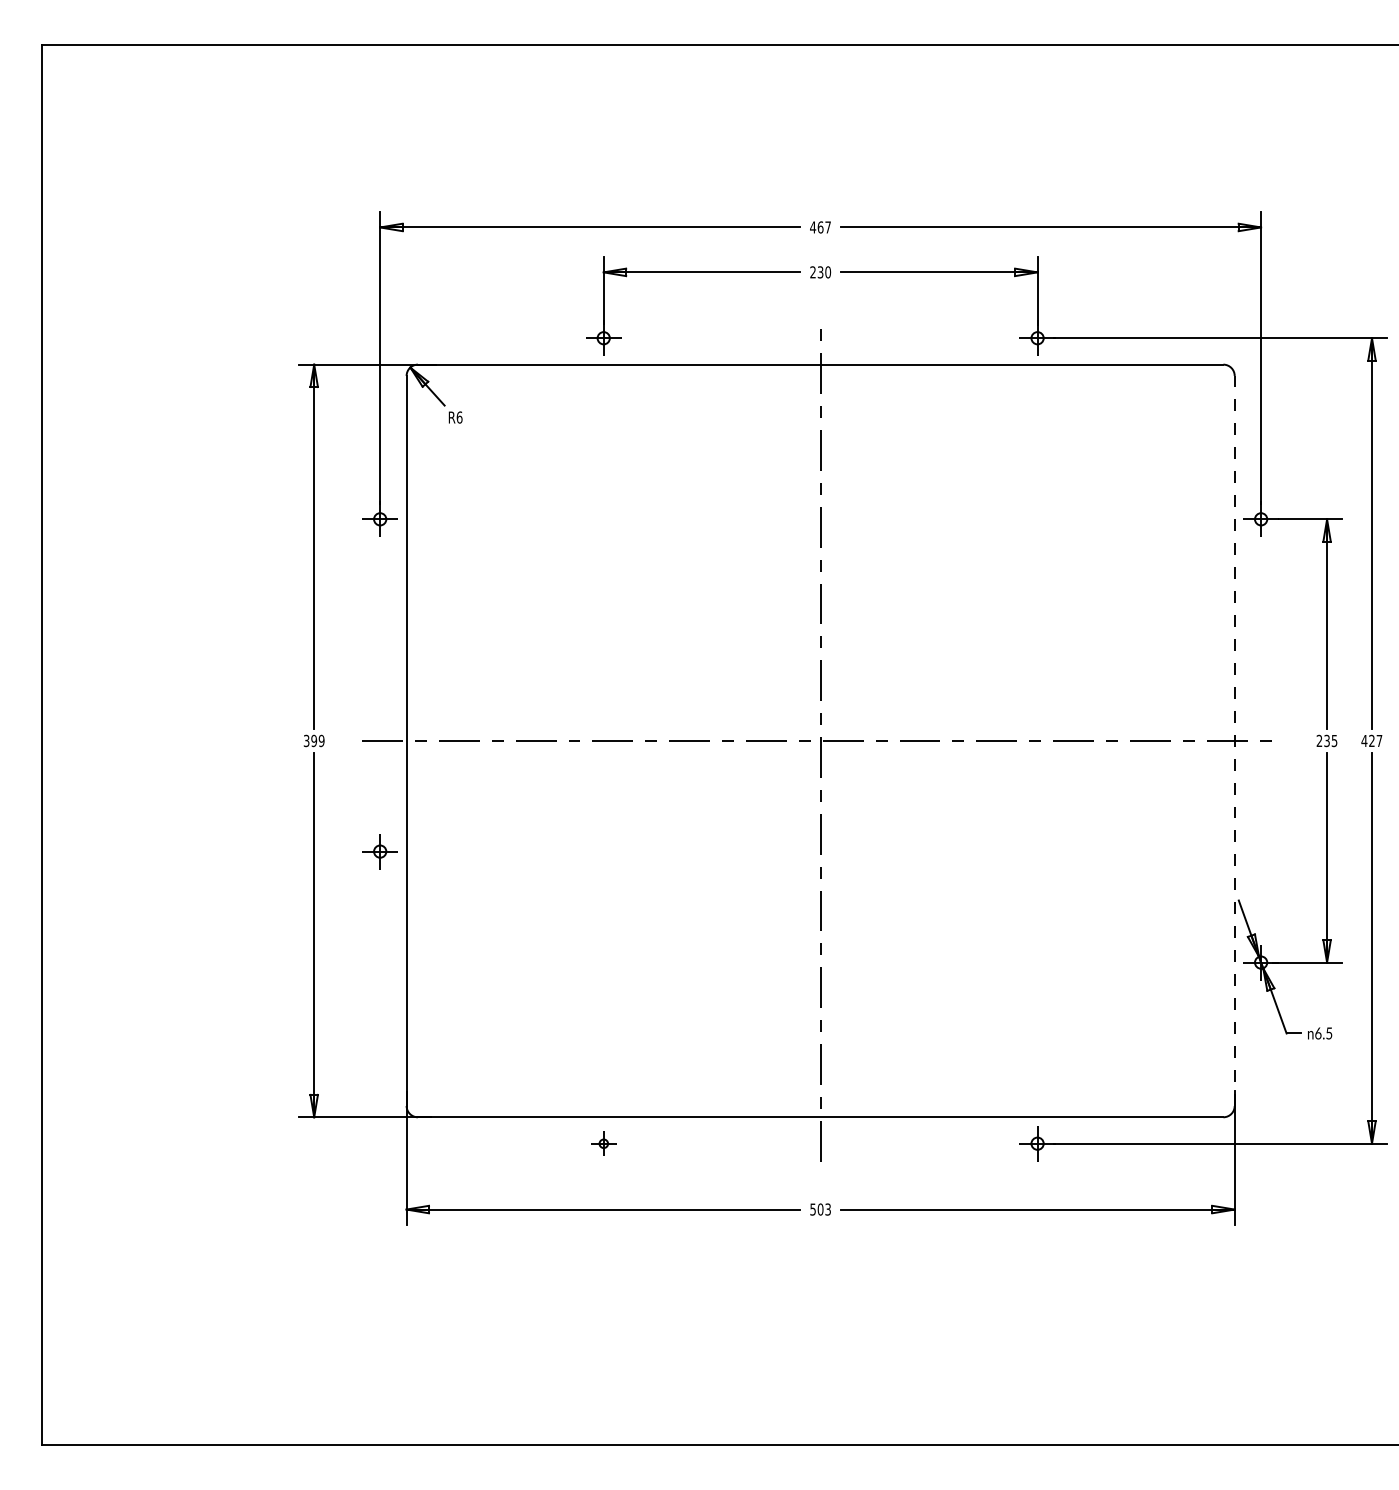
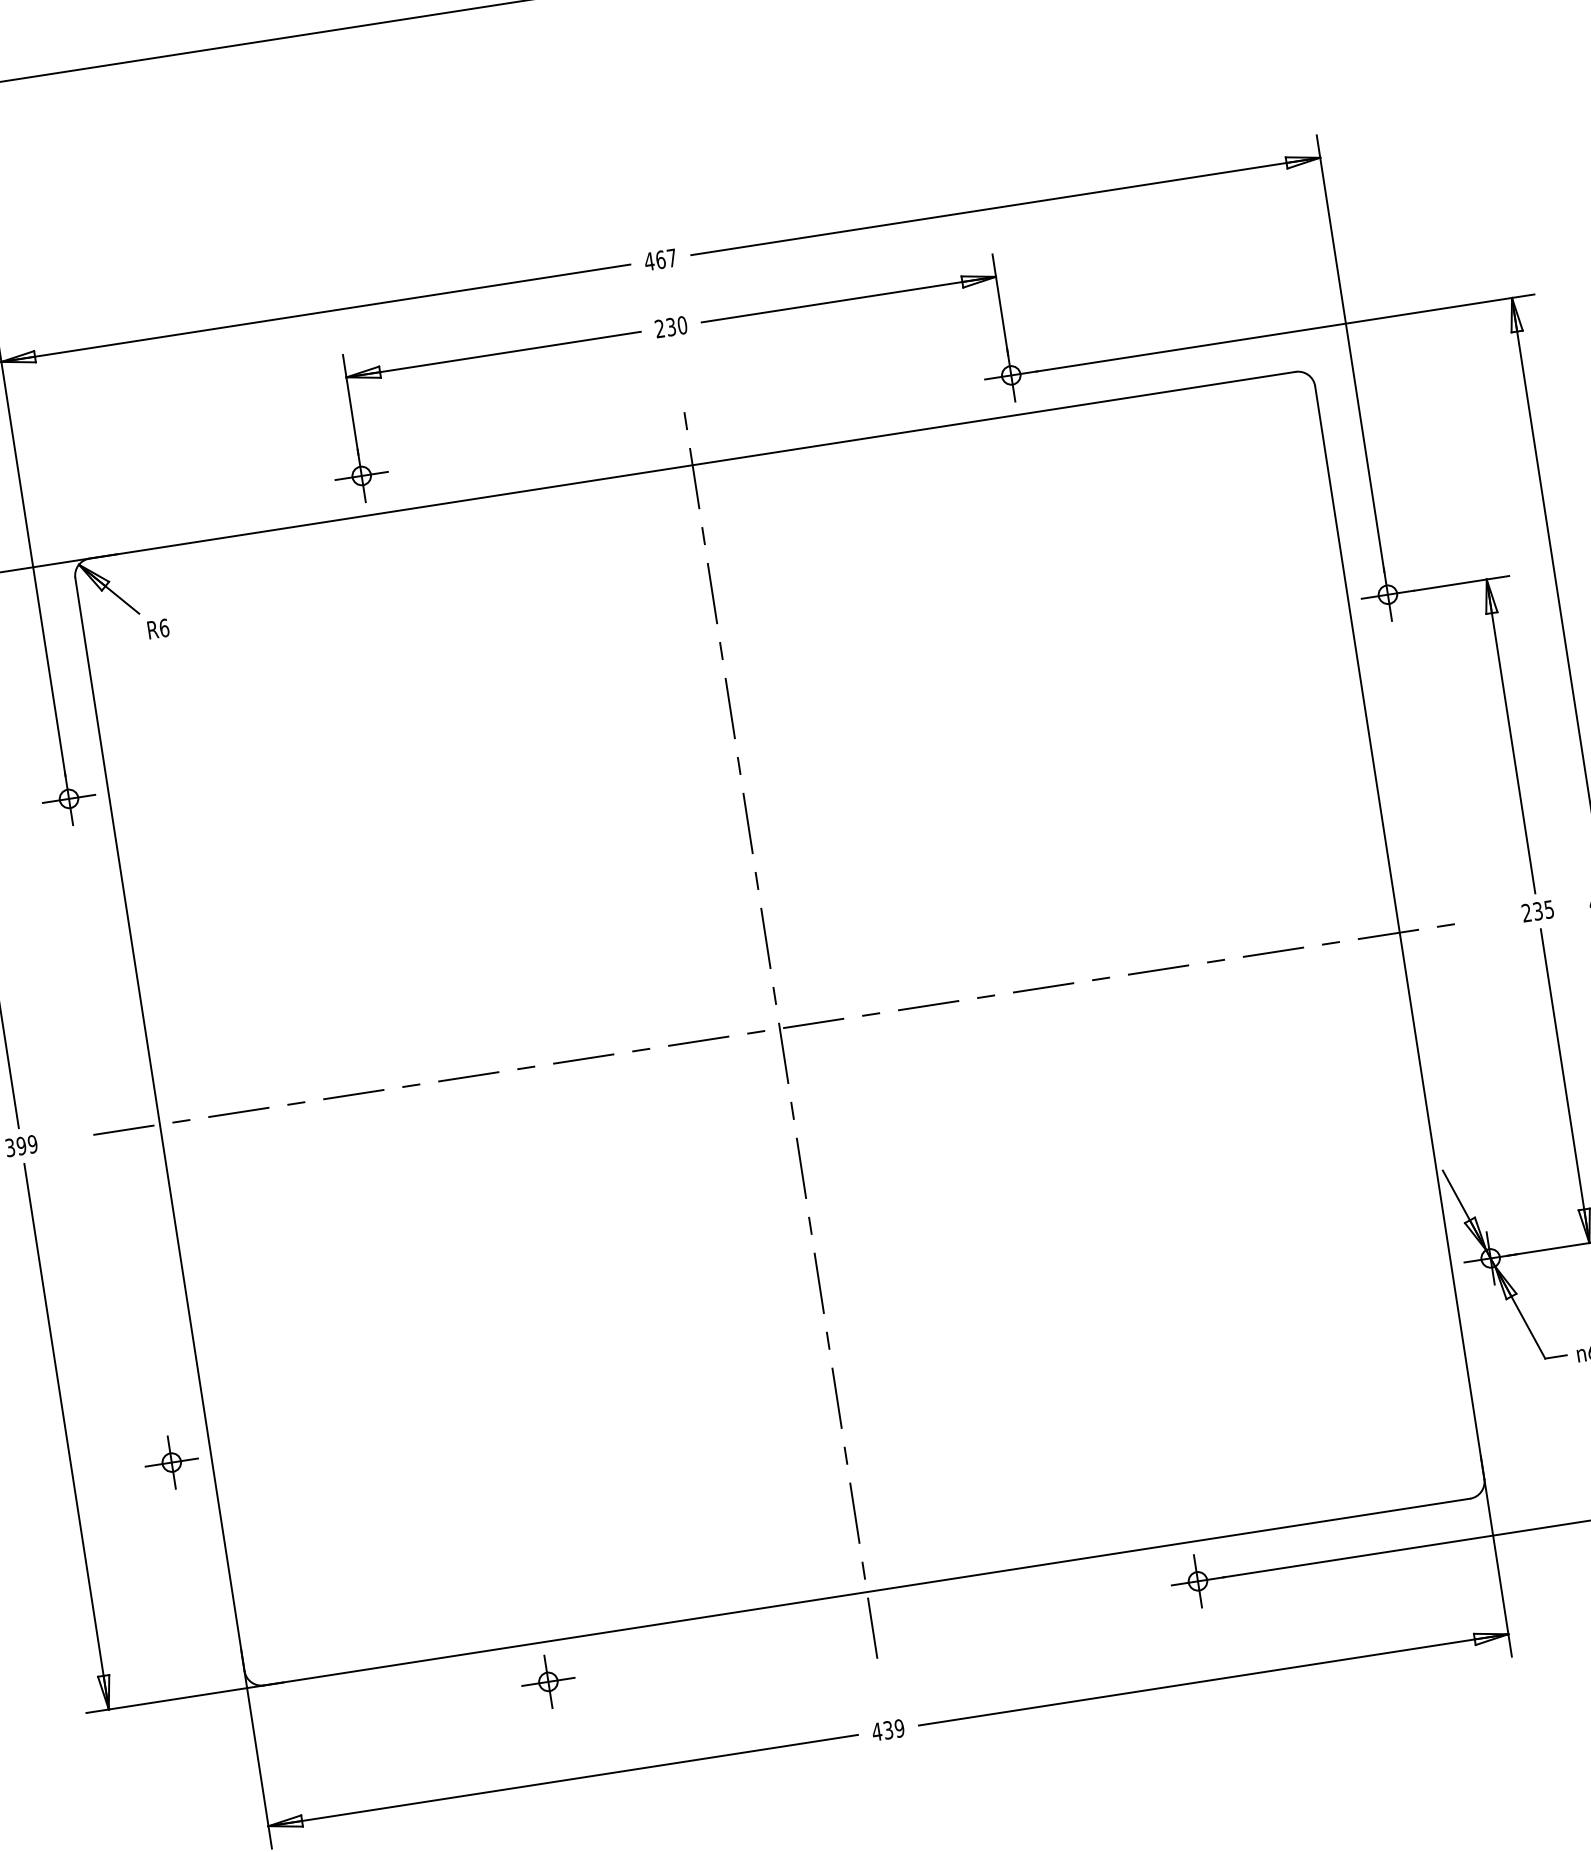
line: (1234, 740) -> (1399, 932), dashed -> solid
part: (379, 851) -> (170, 1462), moved
part: (603, 1143) -> (548, 1681), size x1.43
text: (820, 1209) -> (888, 1730), 503 -> 439

